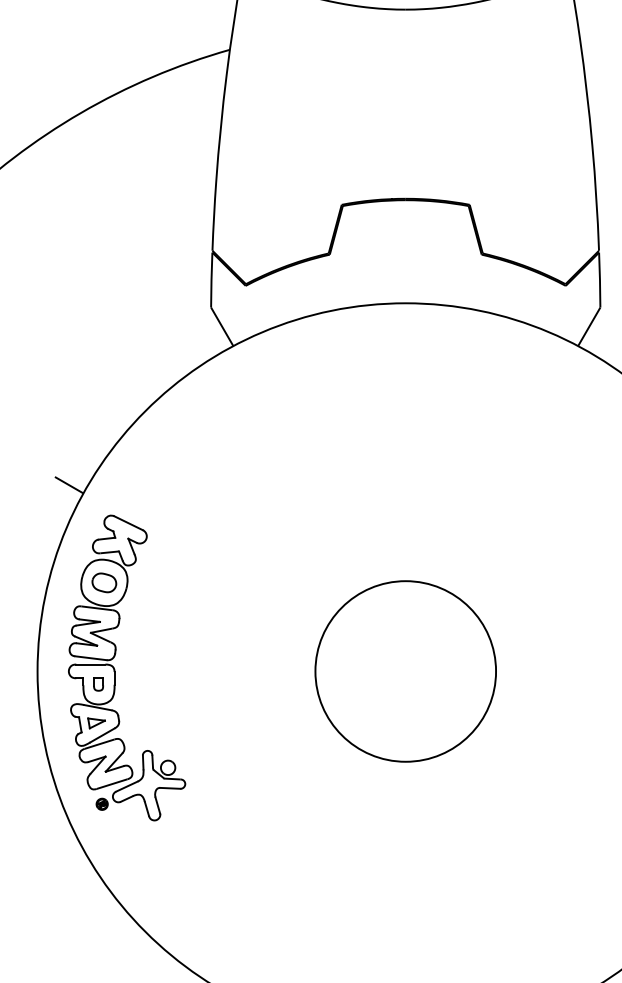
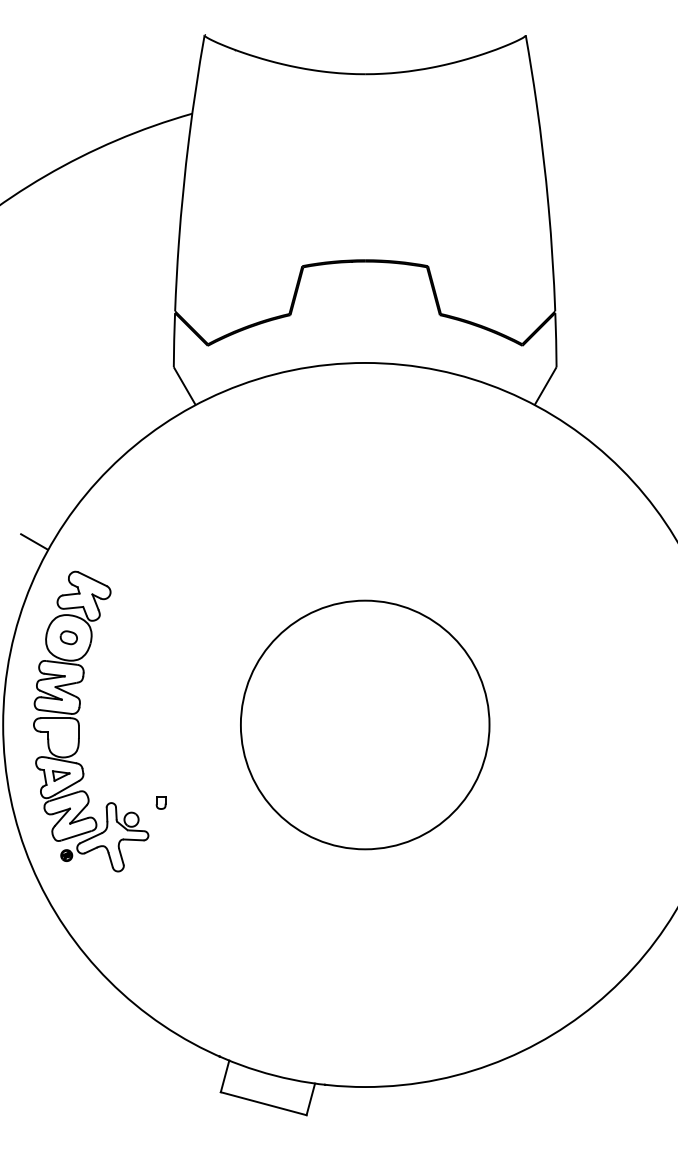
part: (104, 582) -> (68, 637), size x0.7
circle: (405, 670) -> (364, 724), size x1.4
part: (97, 684) -> (160, 802), moved

